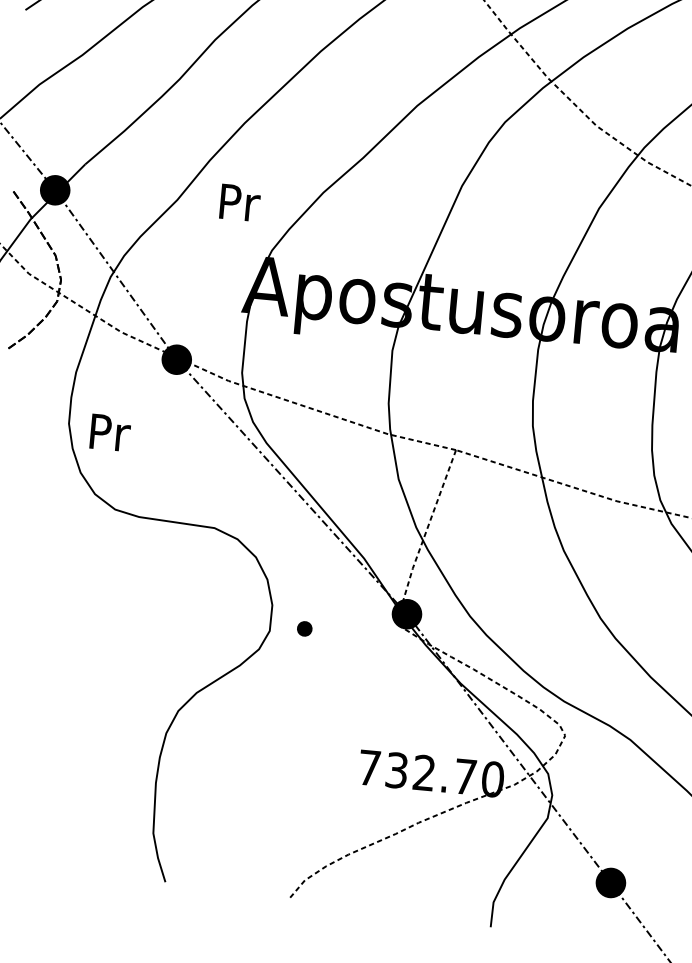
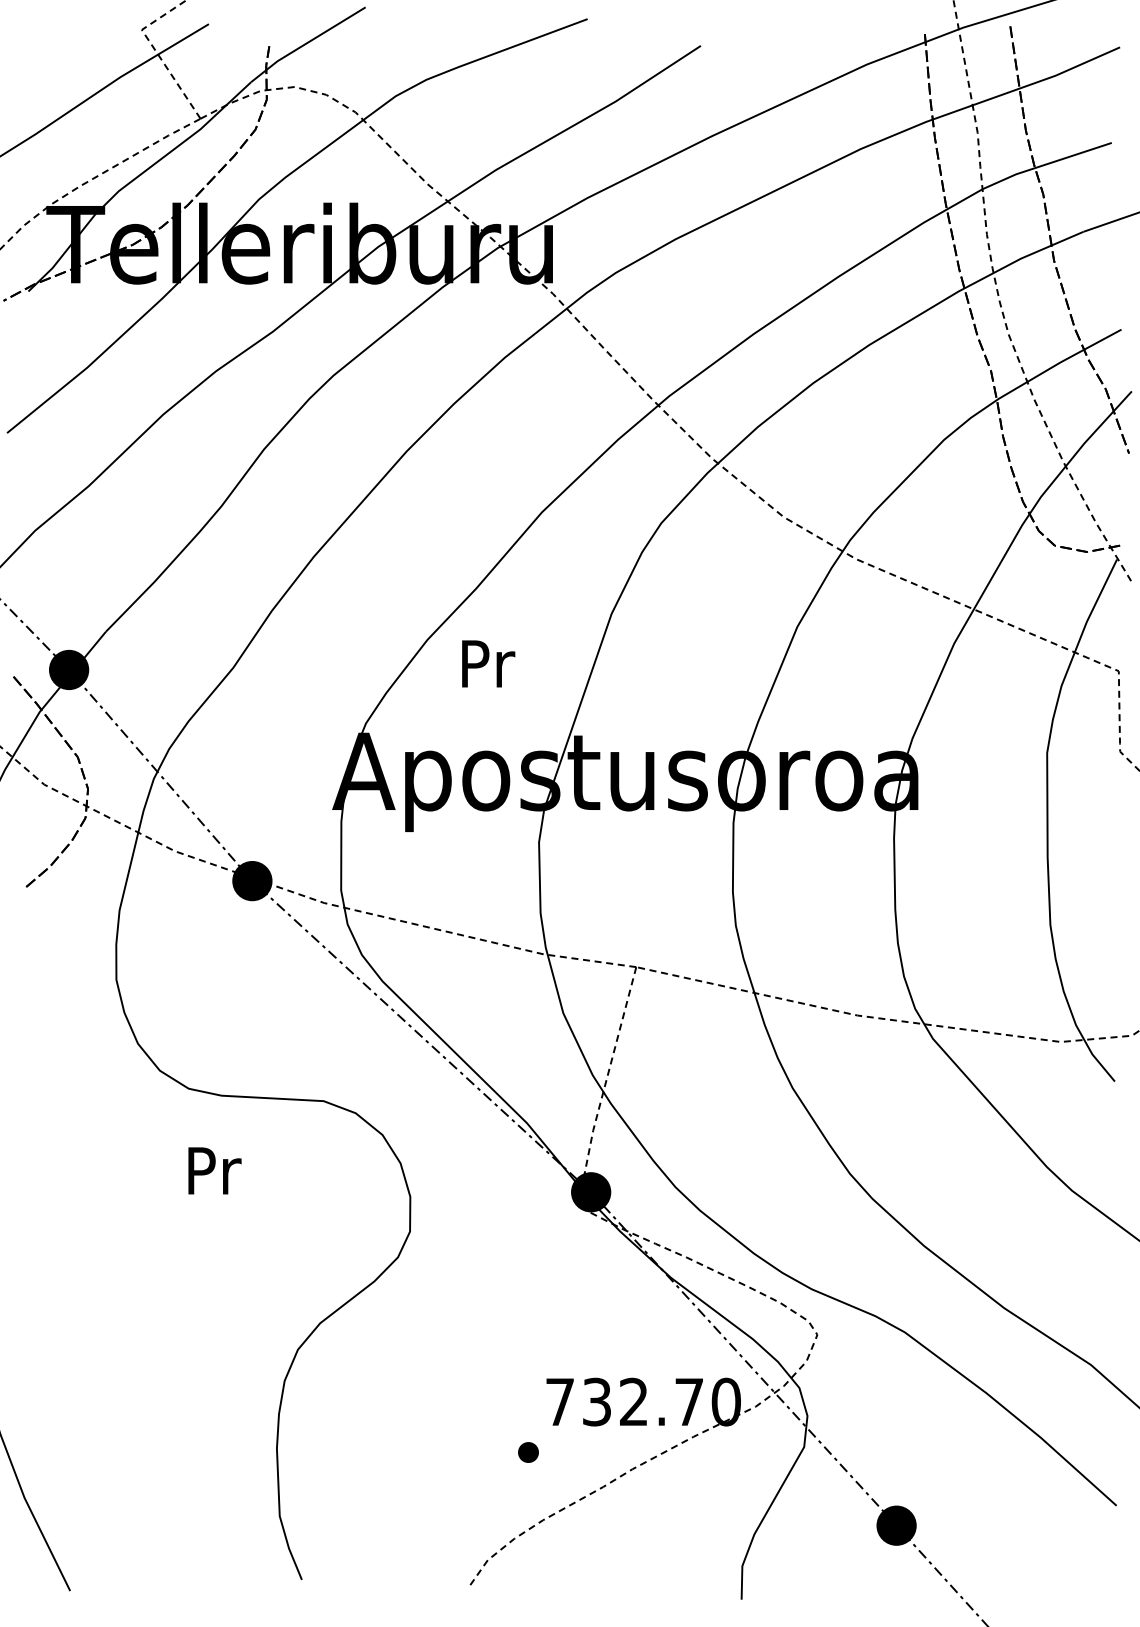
text: (240, 202) -> (488, 663), moved
text: (110, 432) -> (214, 1170), moved
part: (304, 628) -> (528, 1452), moved

